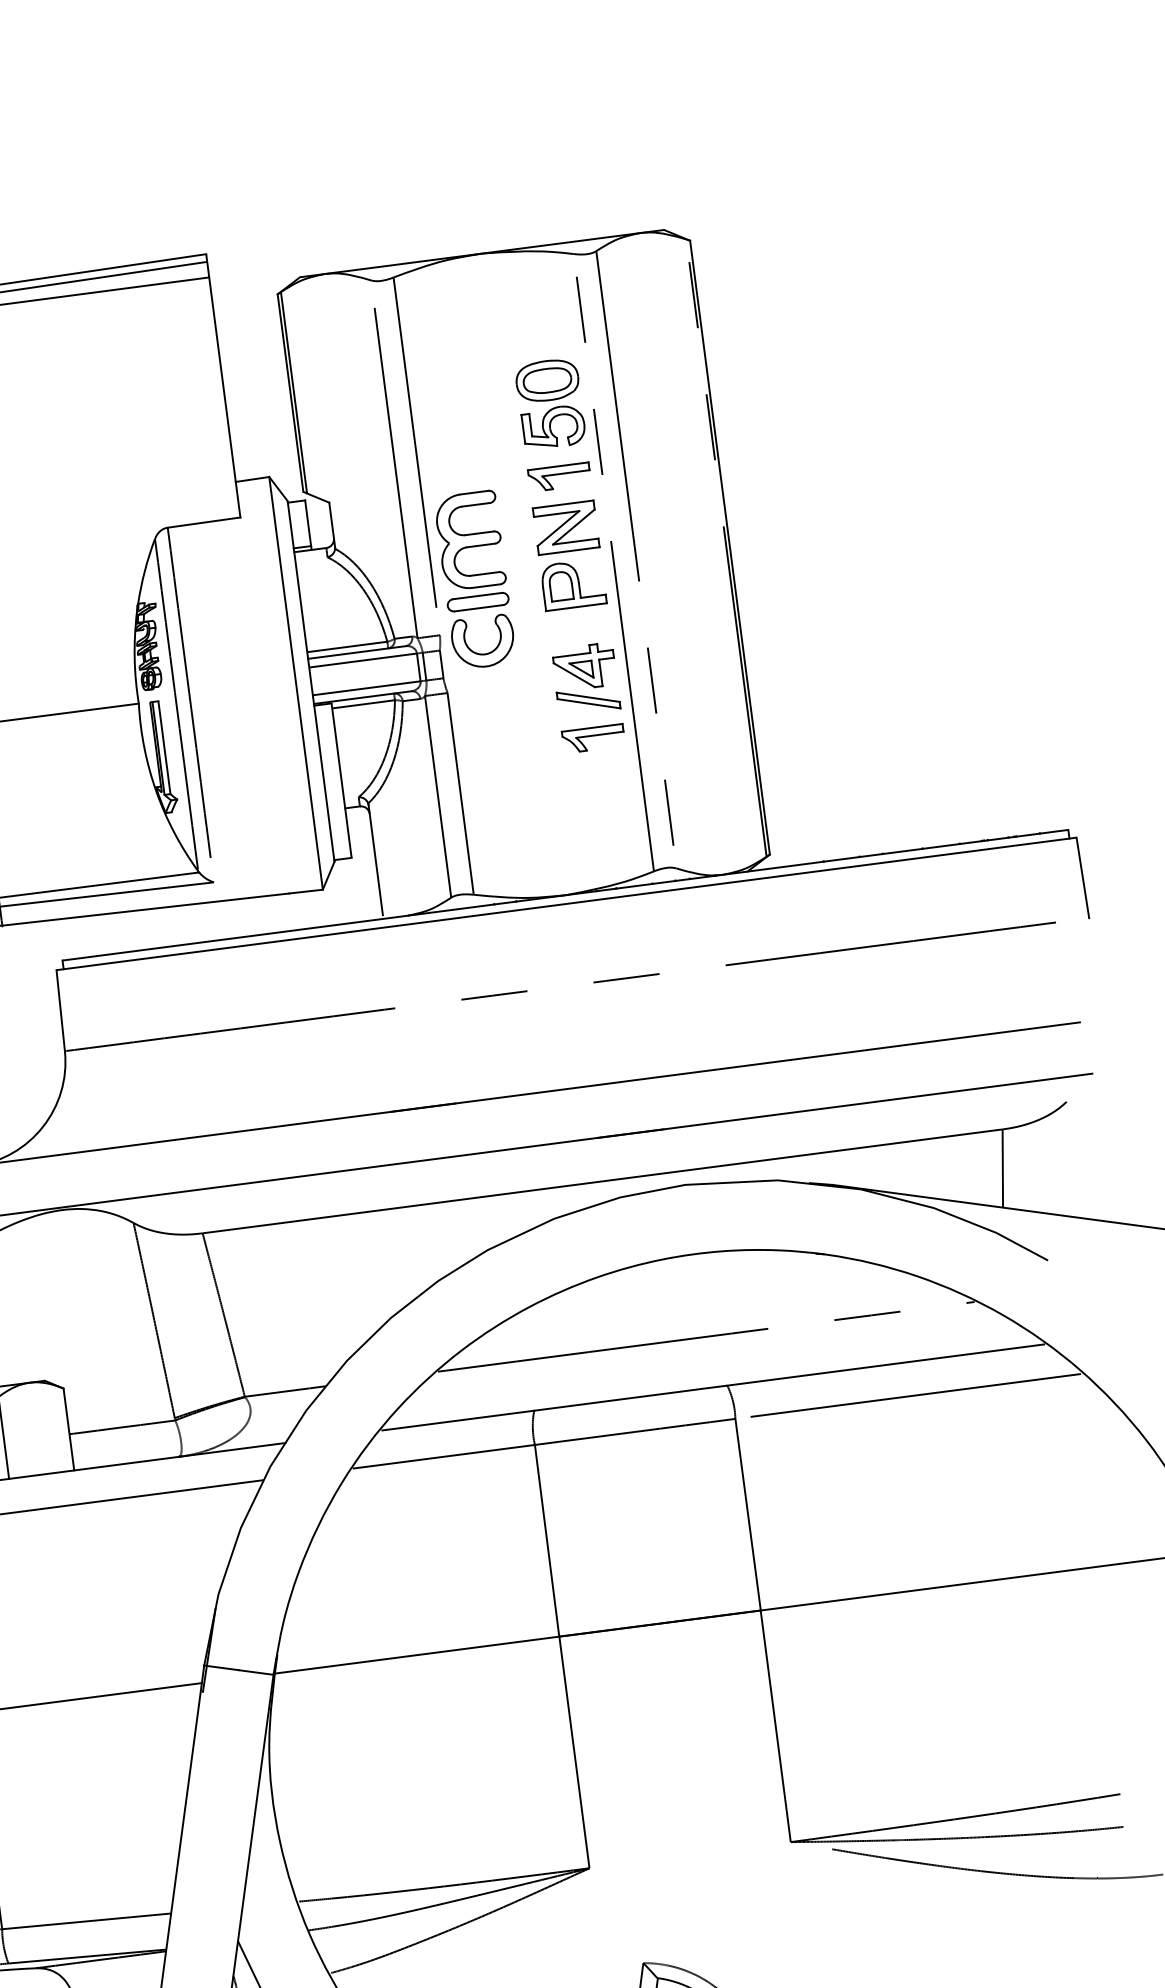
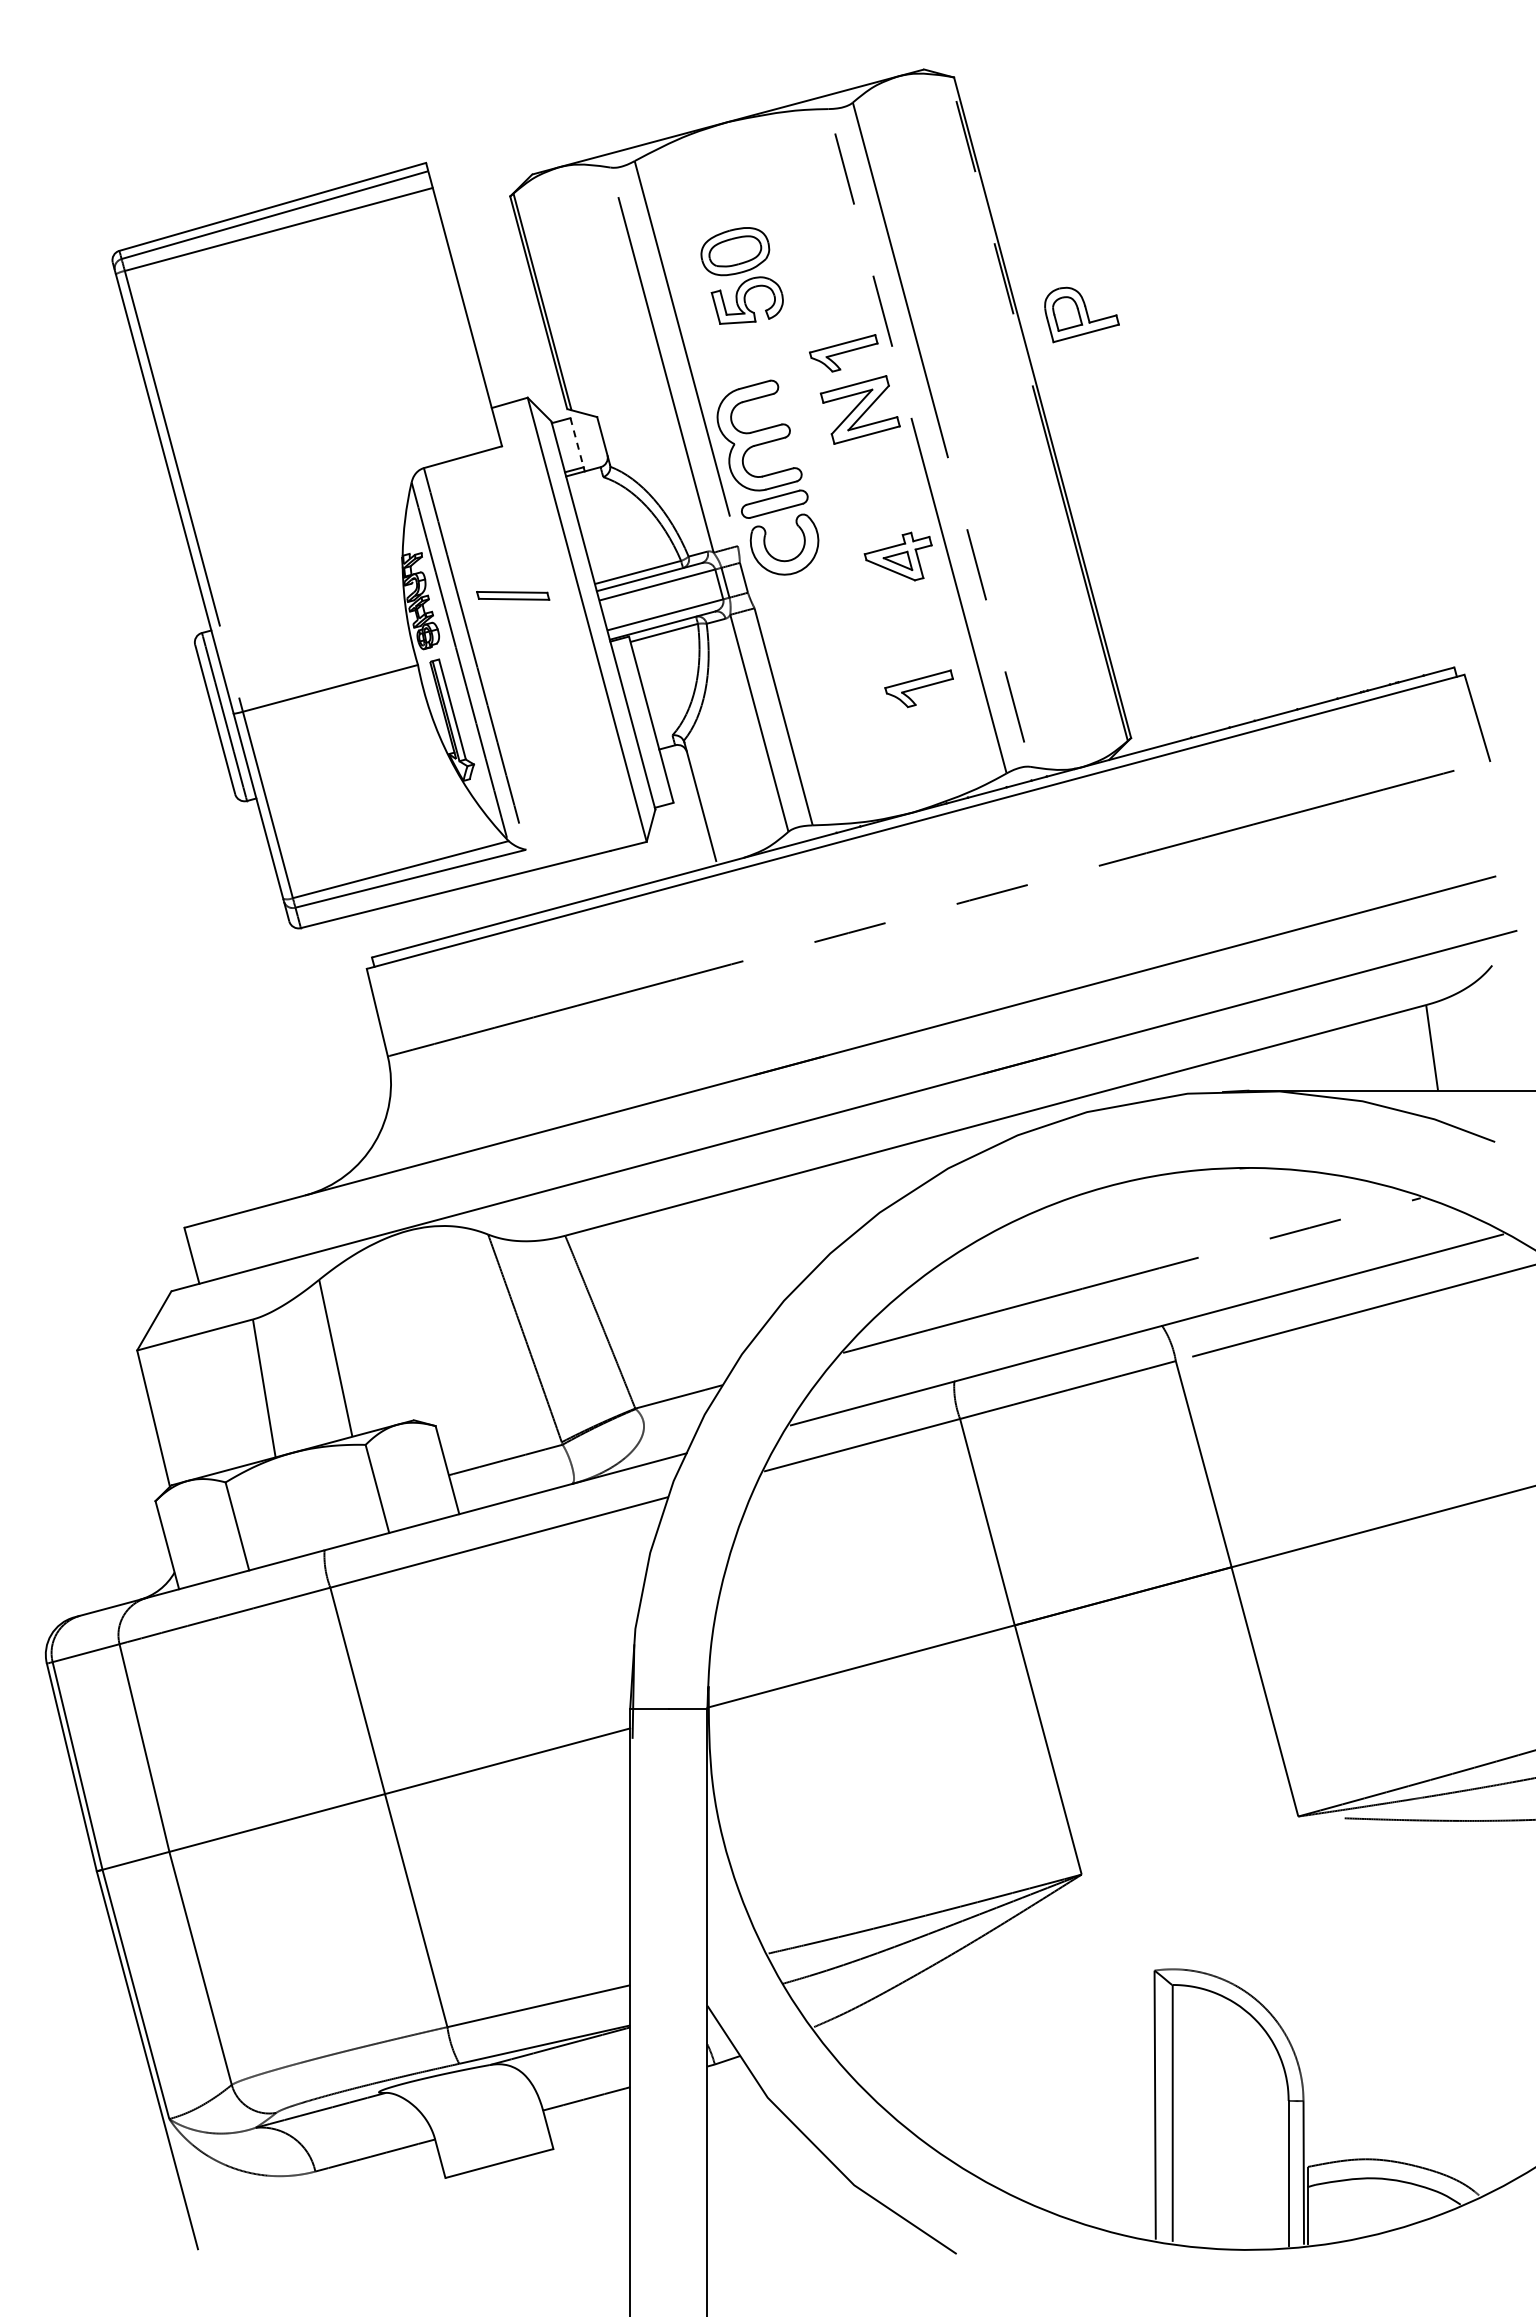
part: (550, 402) -> (741, 275), moved
line: (308, 524) -> (577, 443), solid -> dashed
part: (574, 589) -> (1081, 314), moved
part: (589, 700) -> (513, 595), moved
part: (591, 736) -> (918, 688), moved

